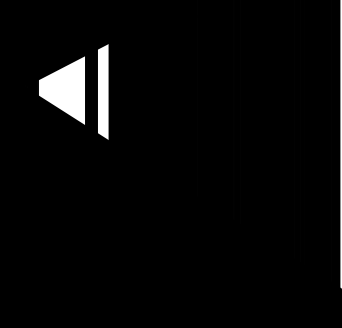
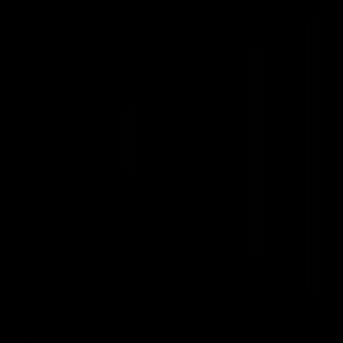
fill: (60, 90) -> (102, 142), added
fill: (103, 91) -> (139, 143), added

